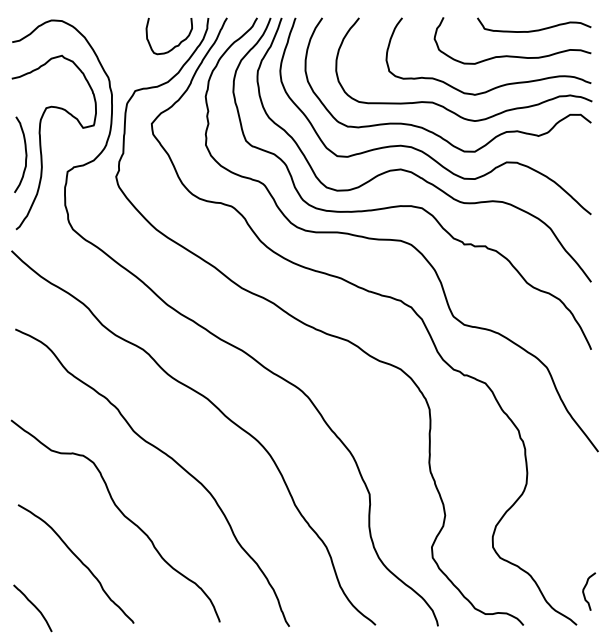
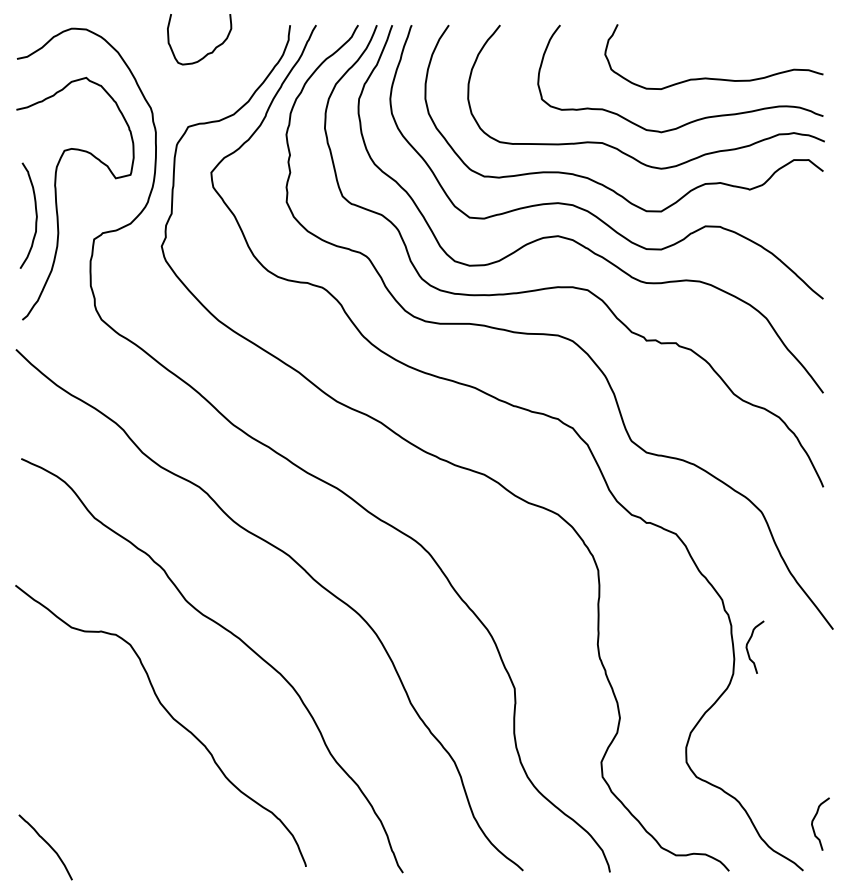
curve: (535, 29) -> (745, 41), removed
curve: (175, 45) -> (208, 52), moved
curve: (538, 461) -> (749, 642), added
curve: (78, 560) -> (109, 780), removed

